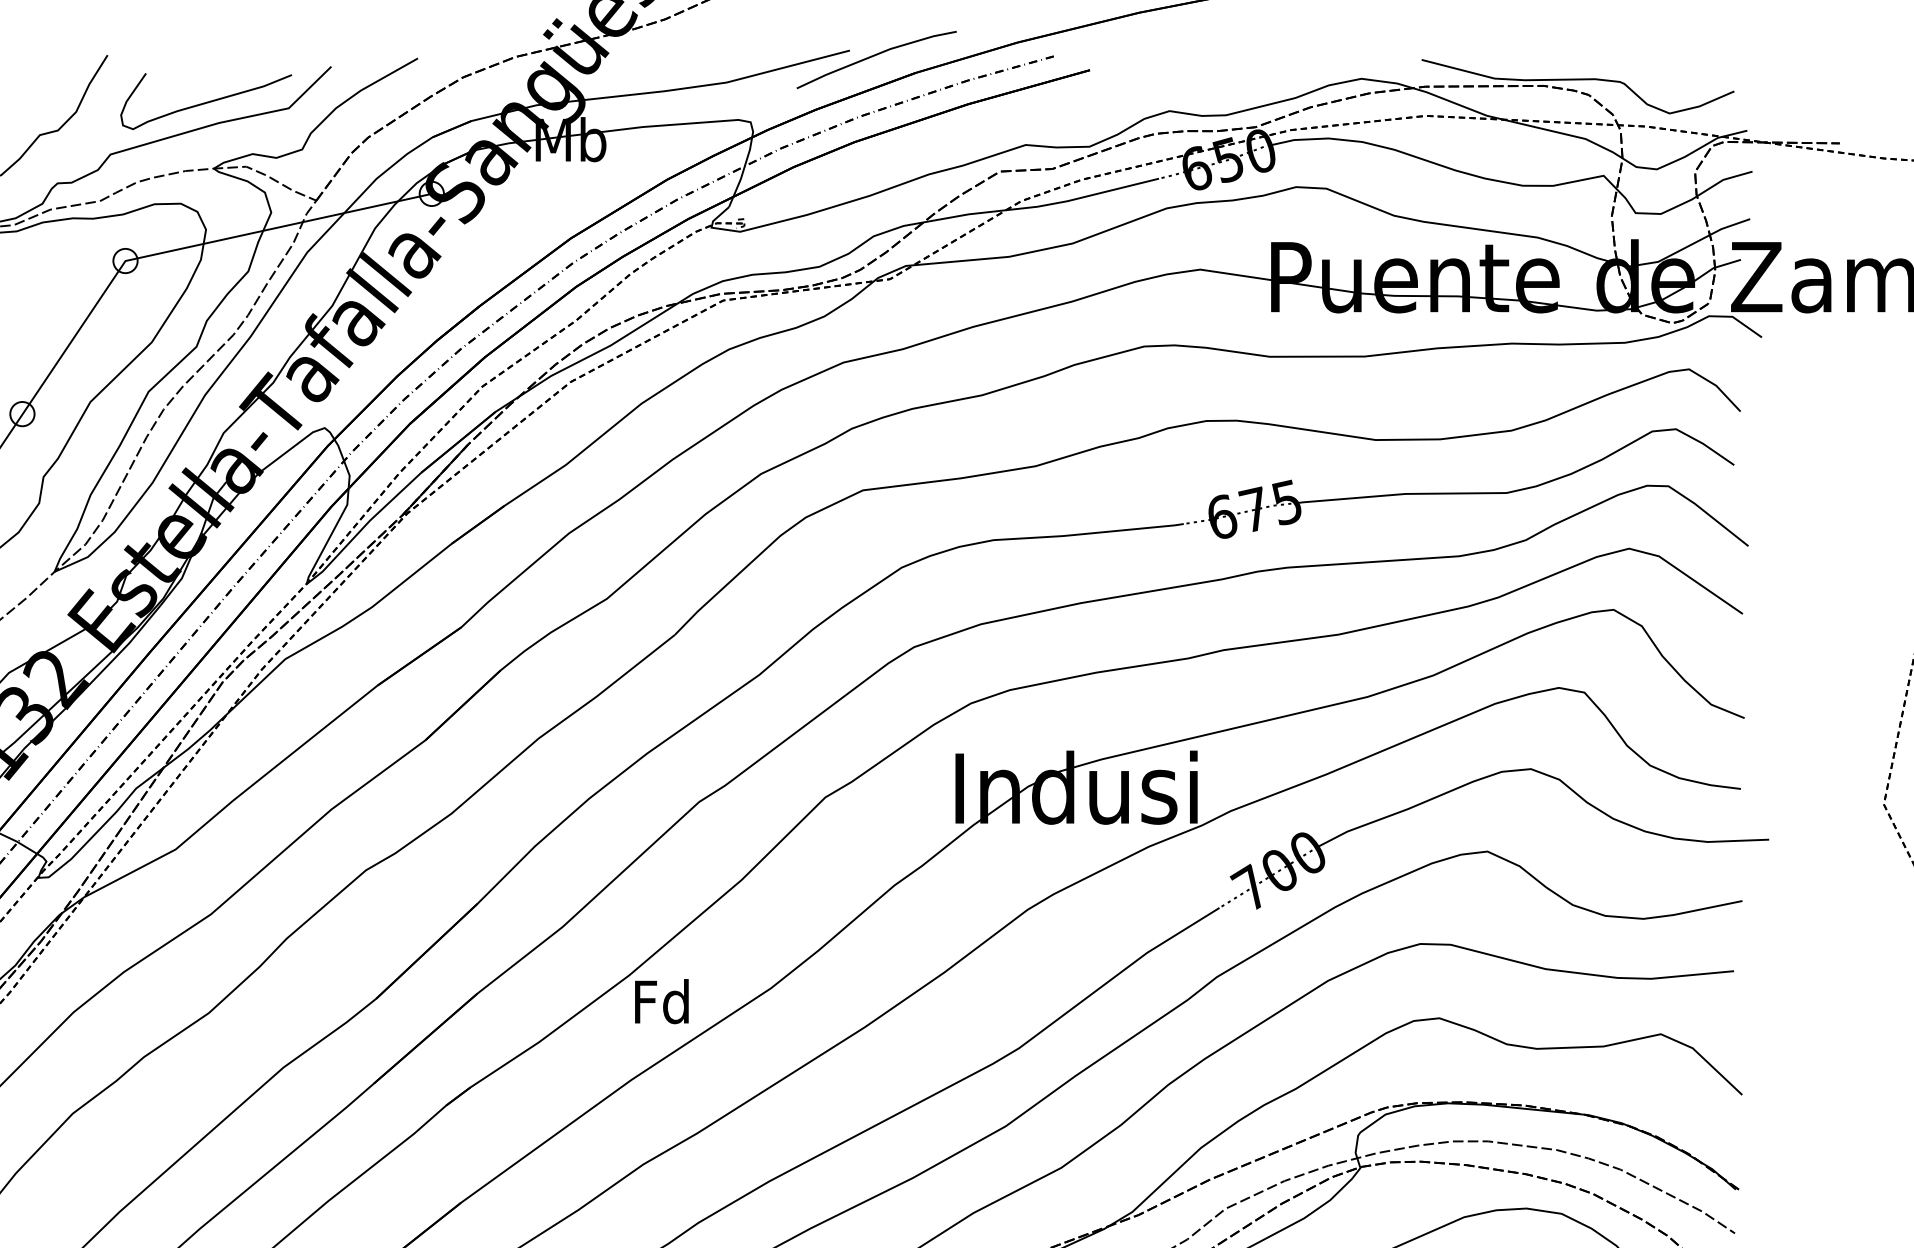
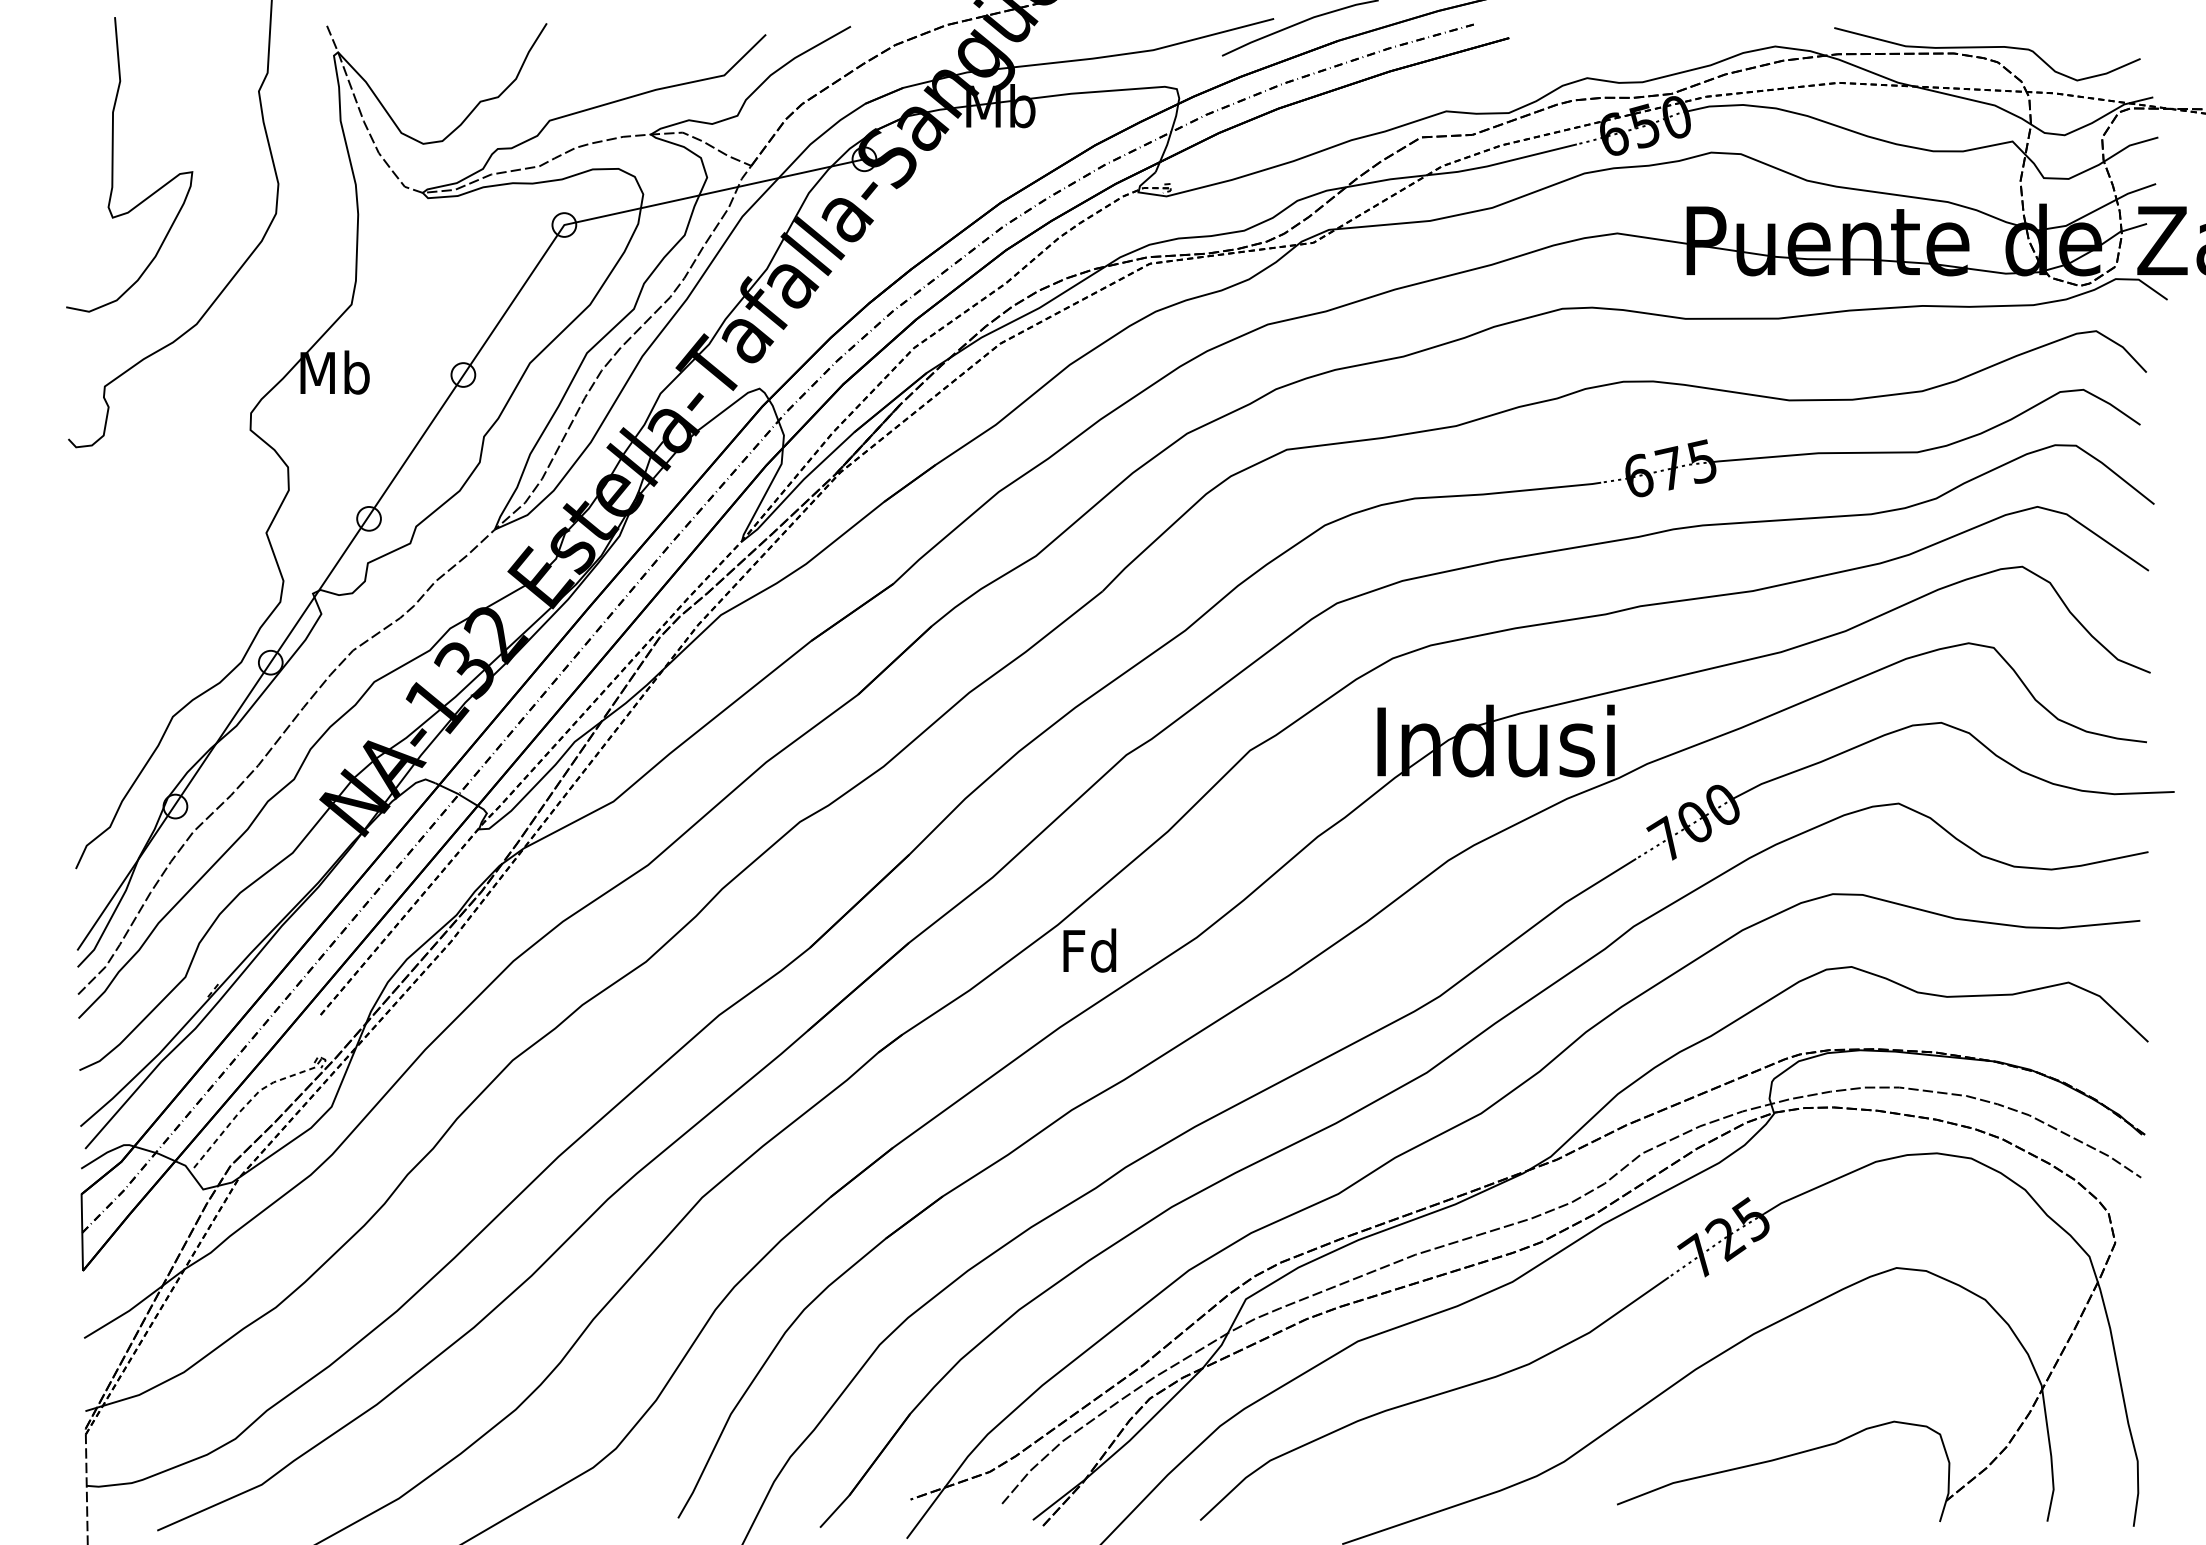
curve: (207, 101) -> (644, 68), removed

